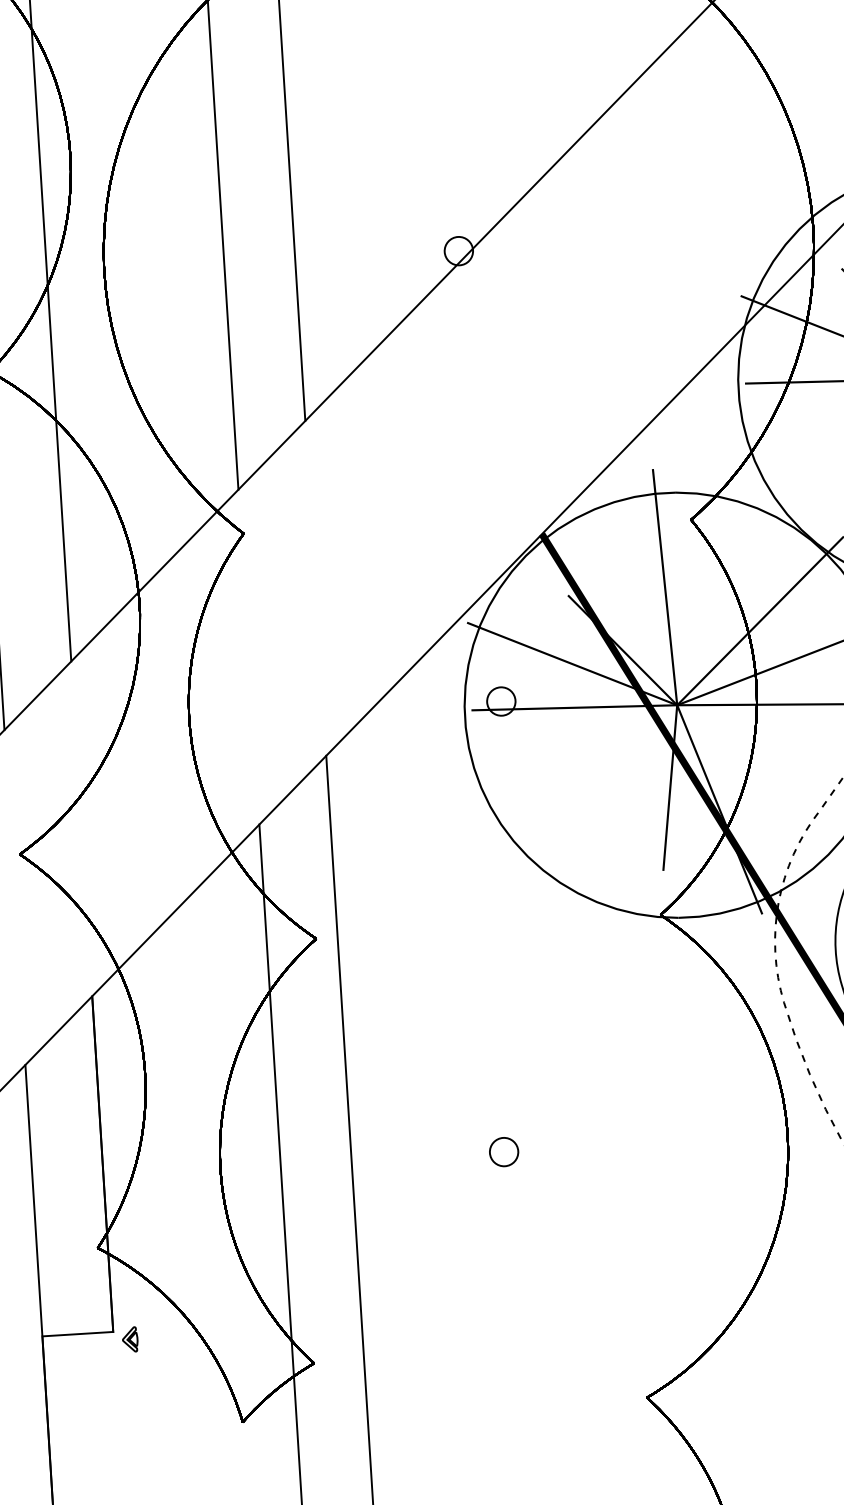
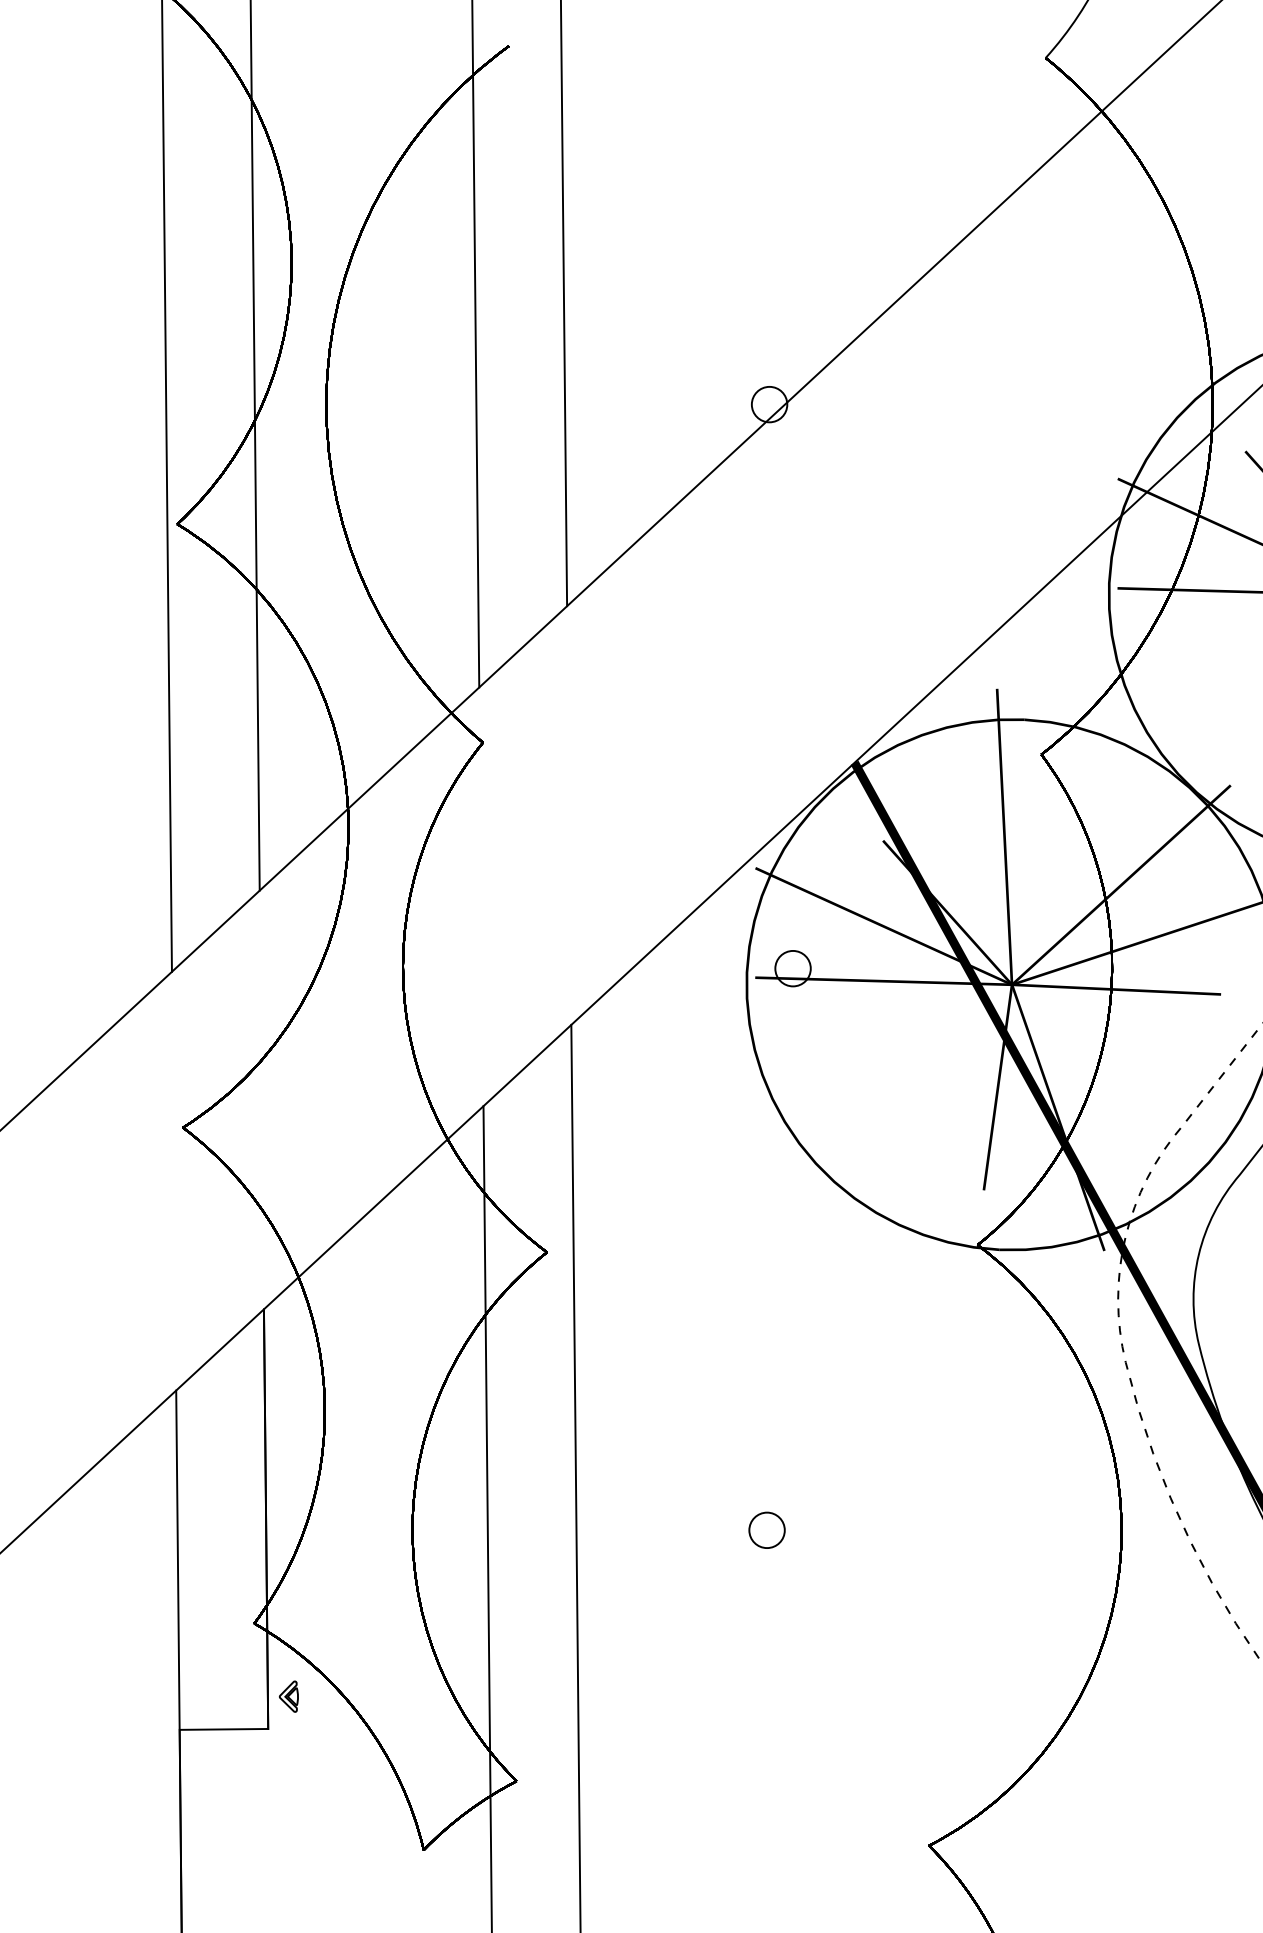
part: (129, 1339) -> (288, 1696), moved

